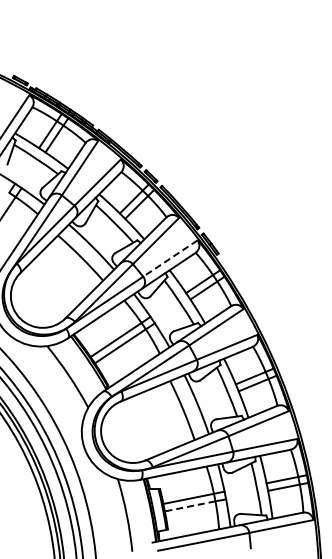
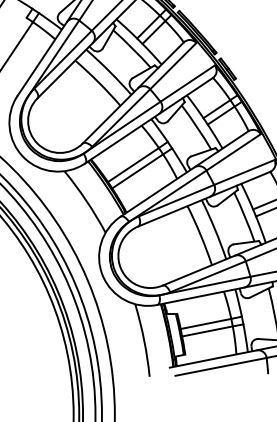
line: (170, 258) -> (187, 83), dashed -> solid
line: (190, 506) -> (207, 331), dashed -> solid

